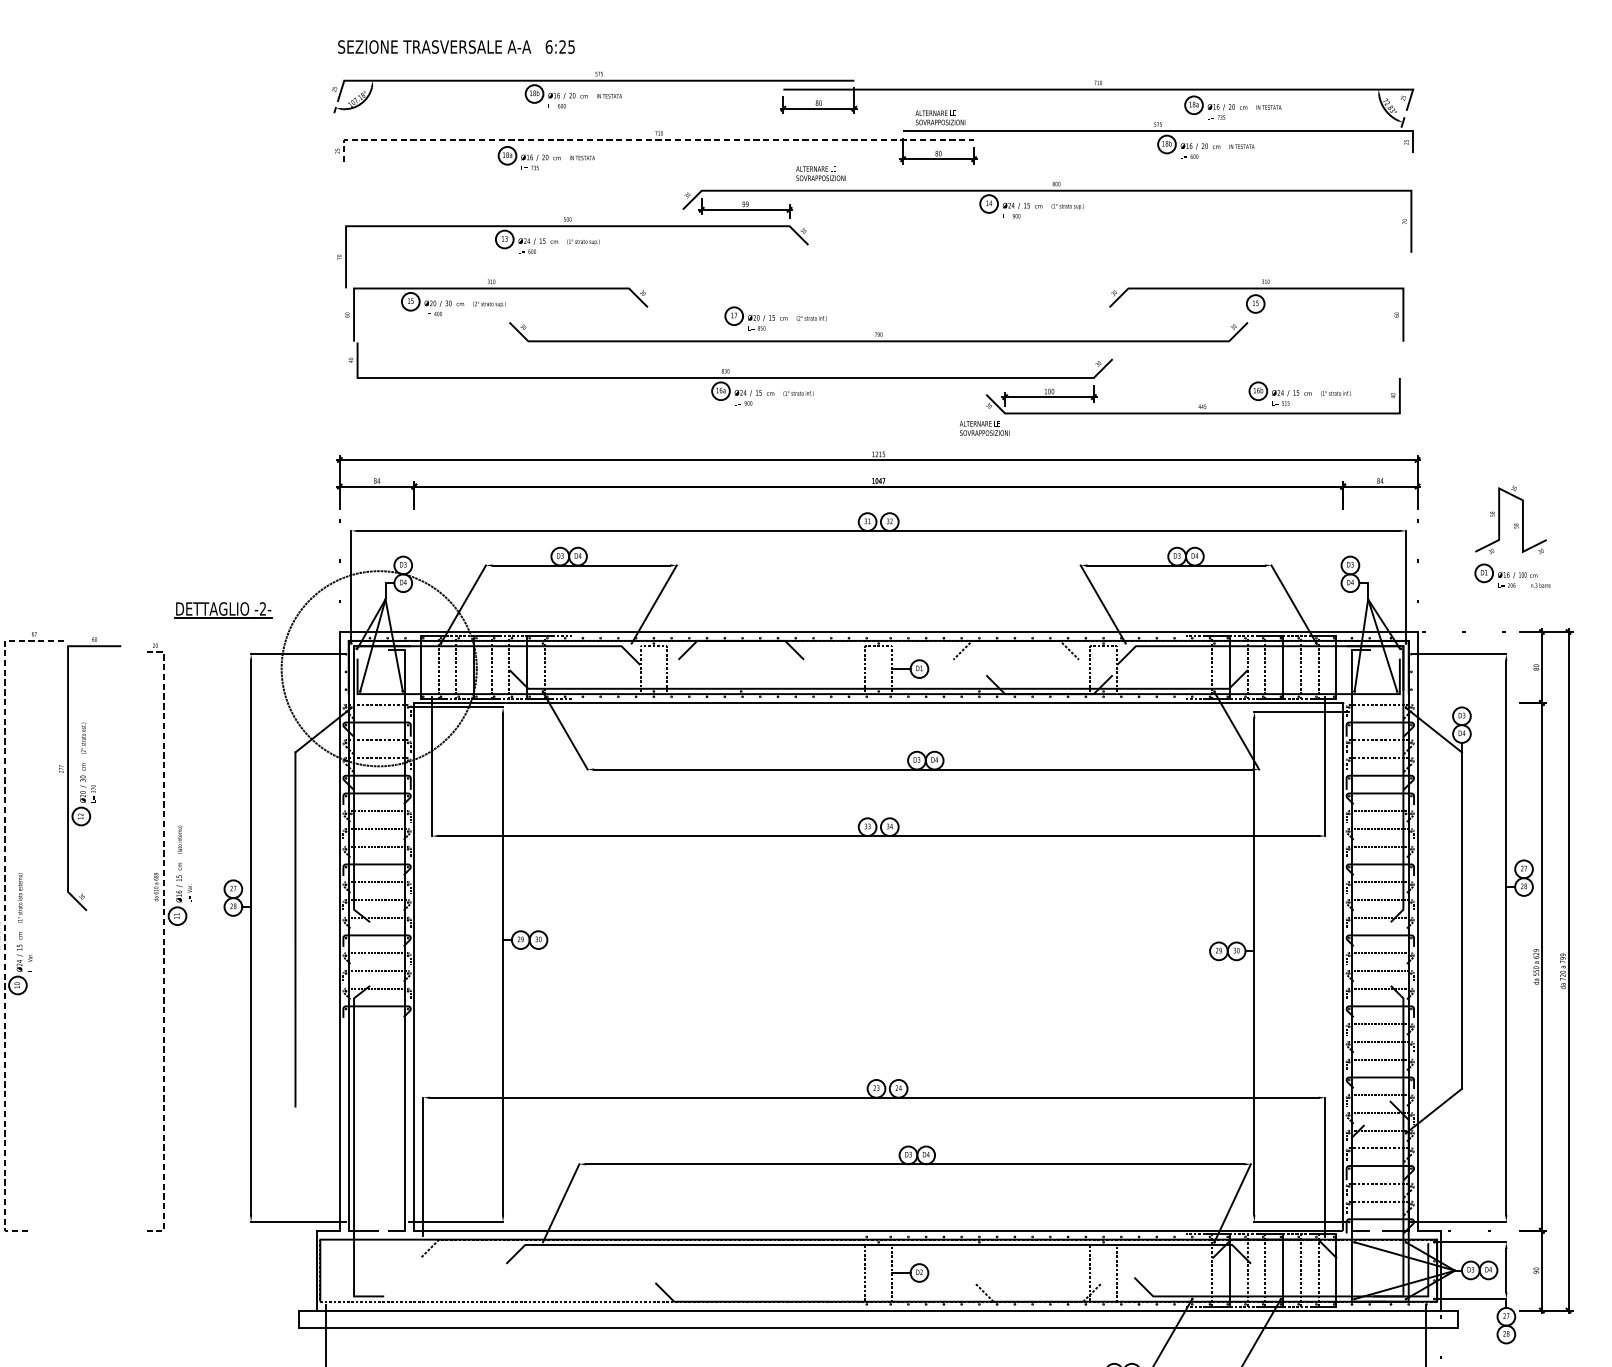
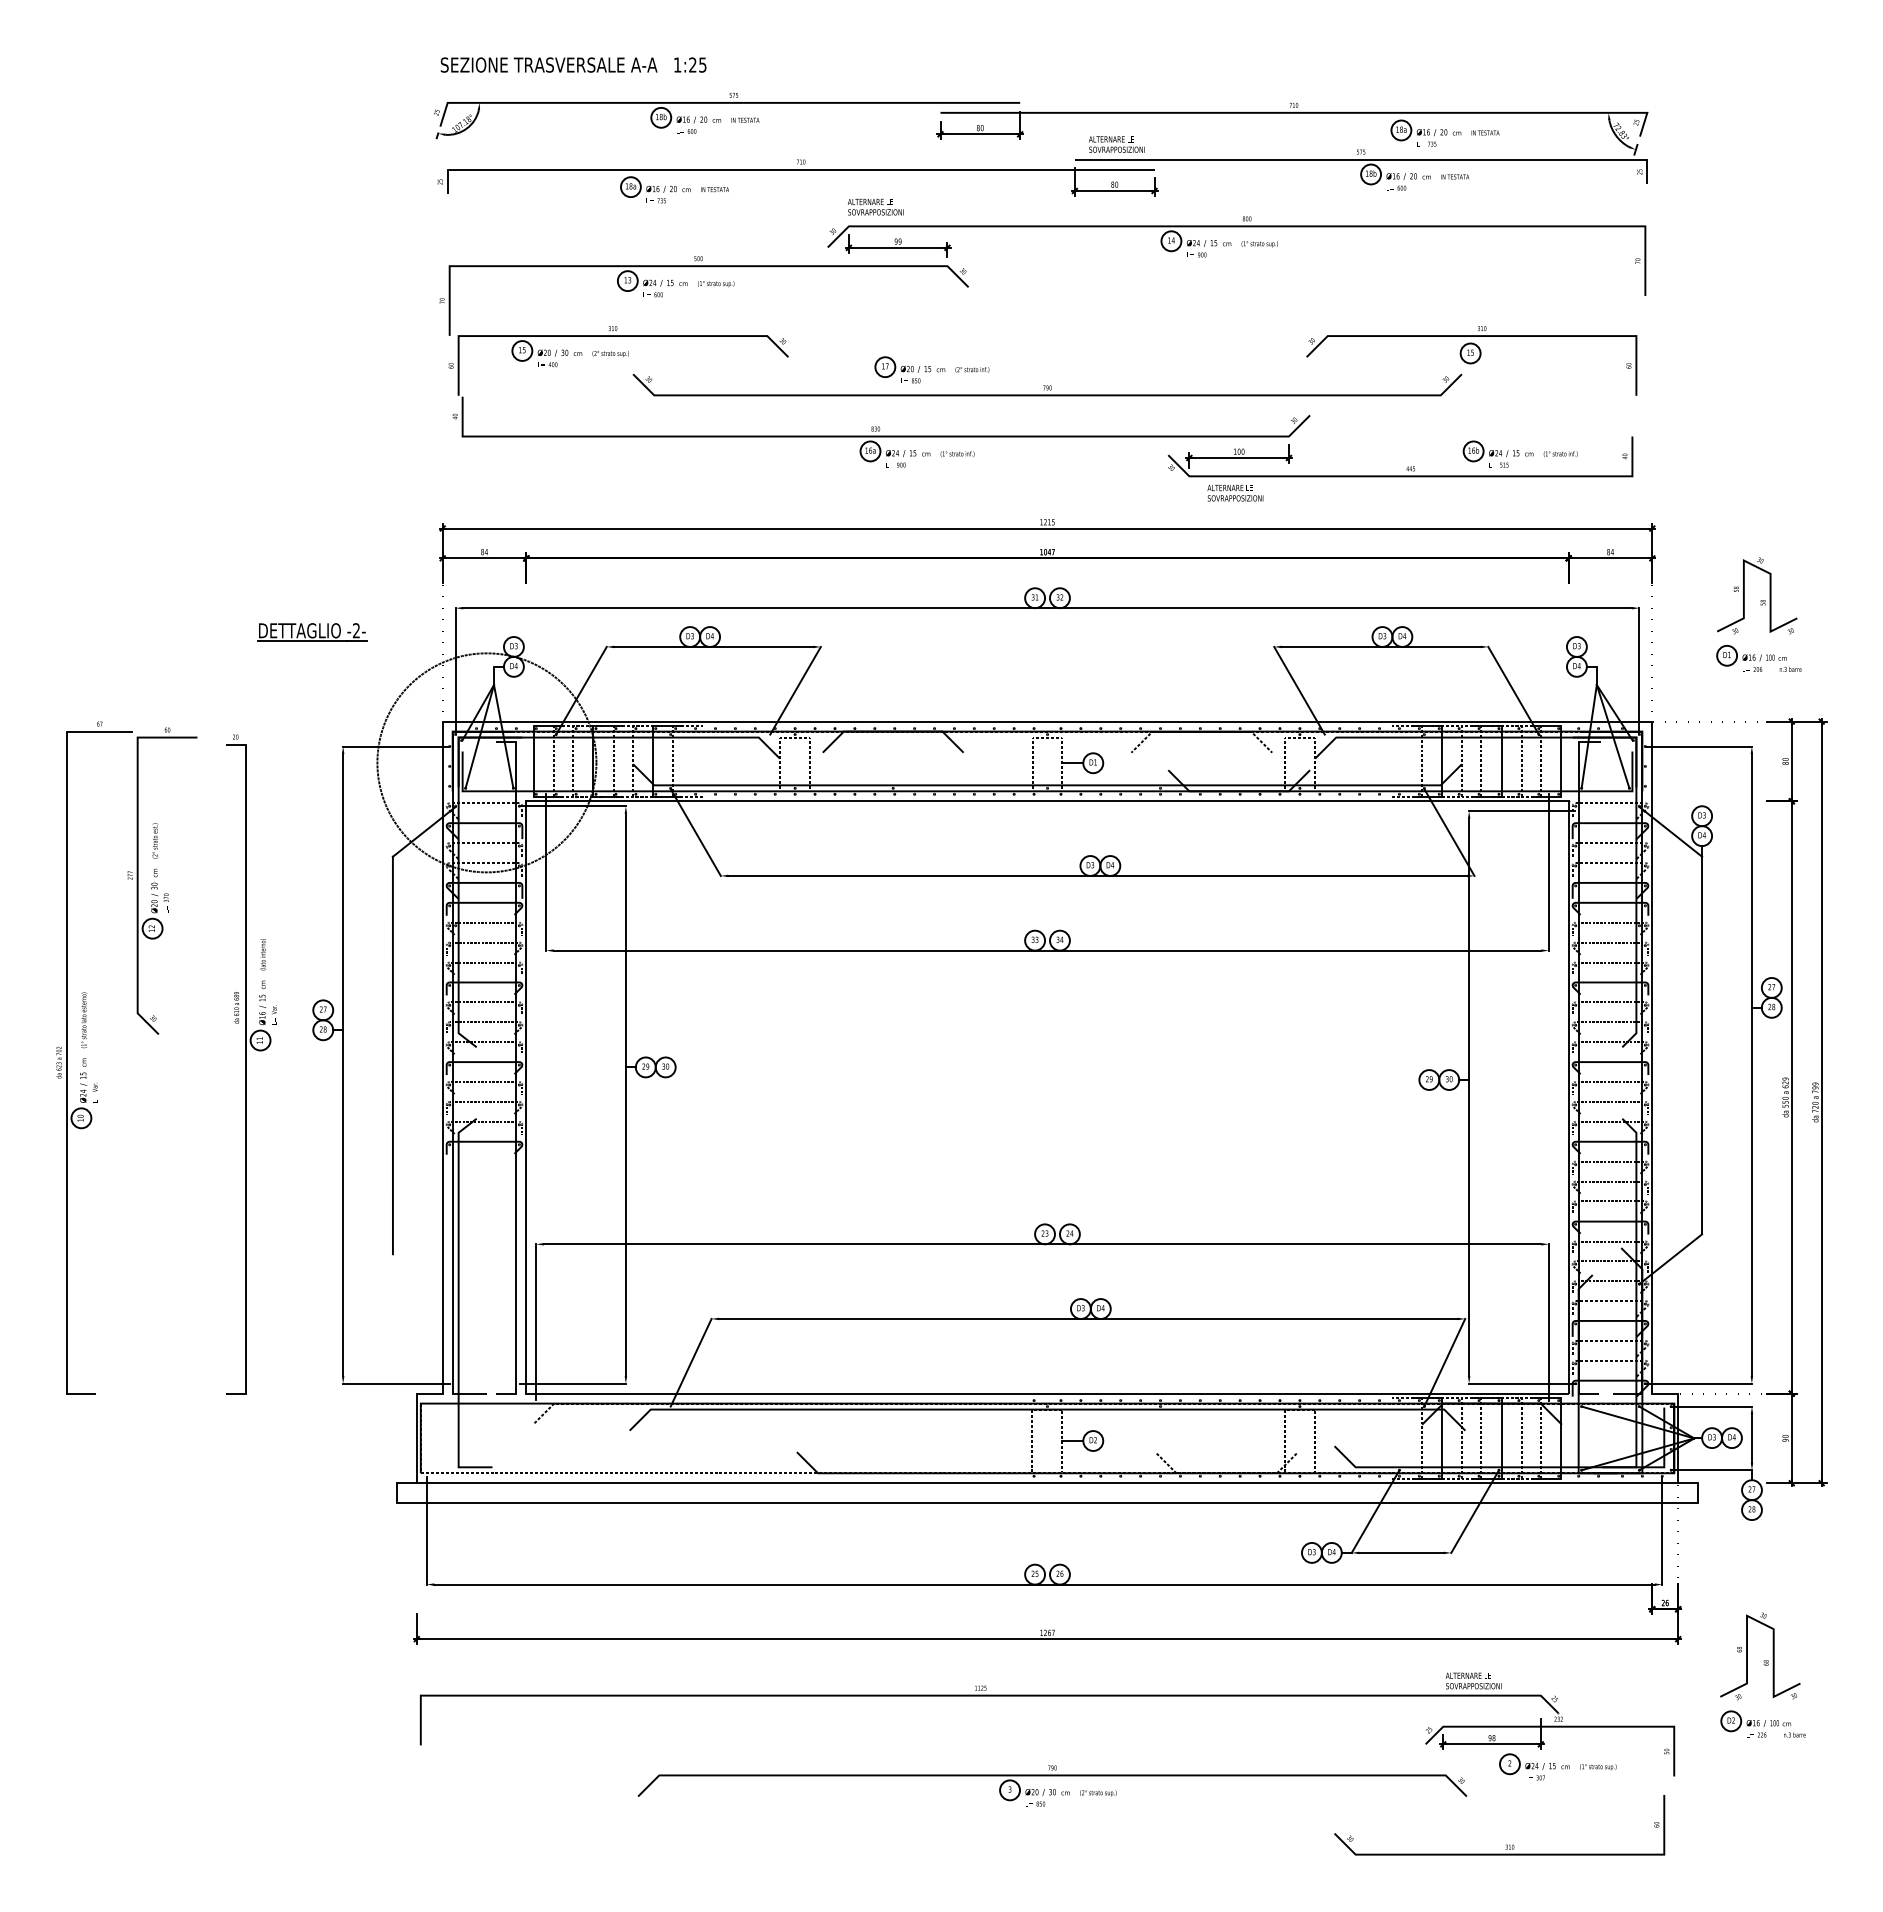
text: (549, 46) -> (677, 64), 6:25 -> 1:25
line: (647, 140) -> (788, 169), dashed -> solid
text: (820, 173) -> (875, 207), moved
text: (984, 428) -> (1235, 493), moved
part: (223, 610) -> (312, 632), moved
line: (4, 919) -> (66, 1044), dashed -> solid
line: (164, 941) -> (245, 1069), dashed -> solid

